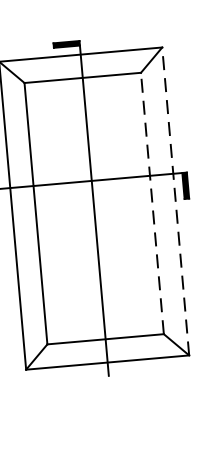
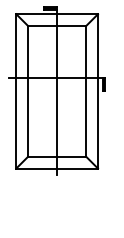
line: (176, 199) -> (98, 90), dashed -> solid
line: (152, 203) -> (86, 91), dashed -> solid

